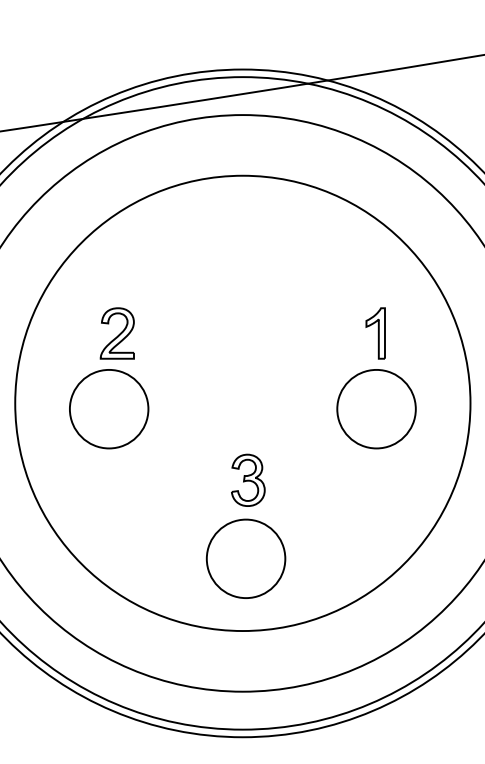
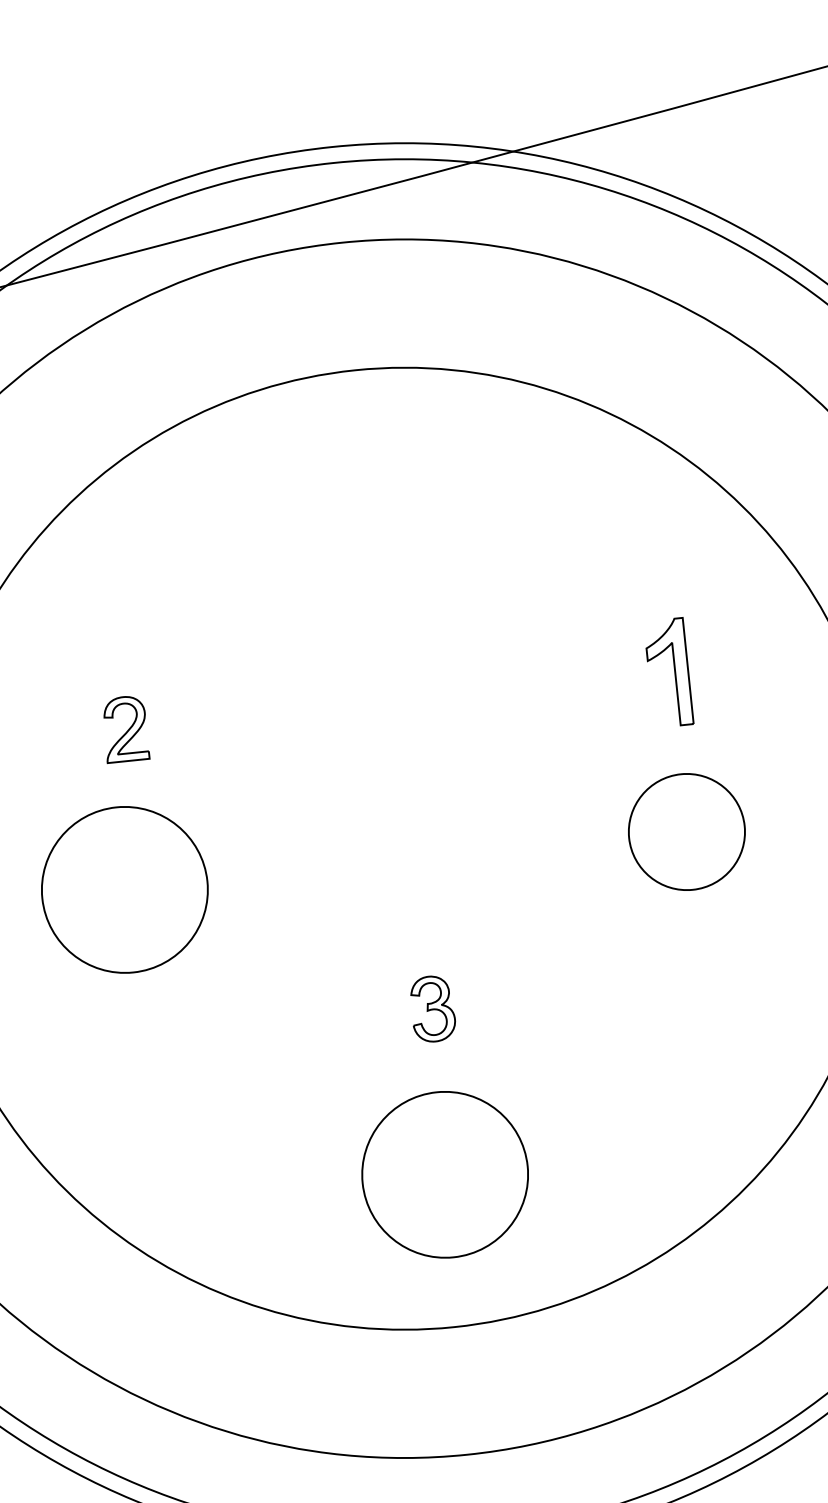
part: (116, 333) -> (123, 729), size x0.6
part: (376, 409) -> (686, 832), size x0.7
part: (248, 479) -> (433, 1007), size x0.6

